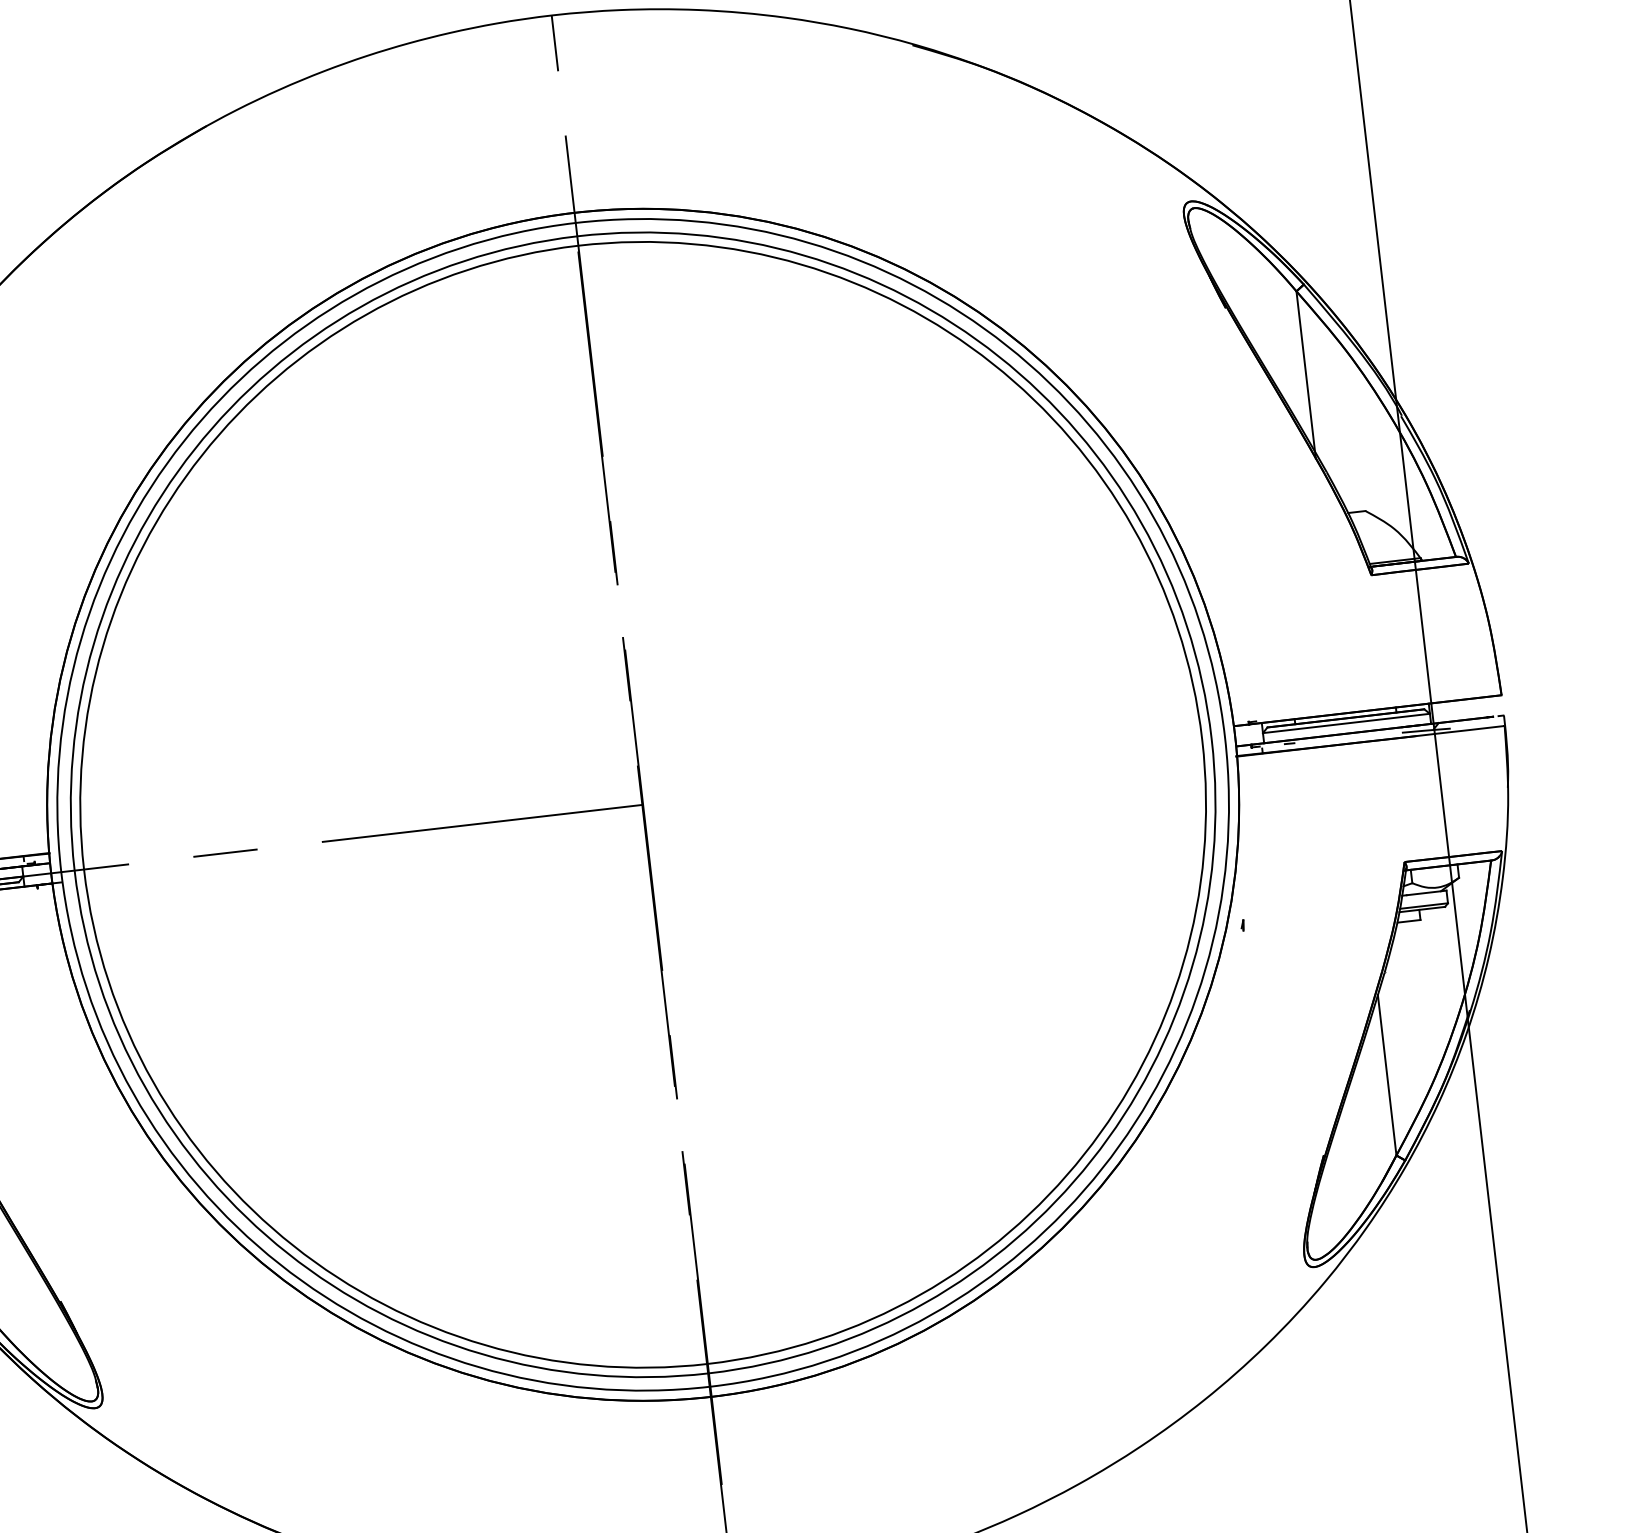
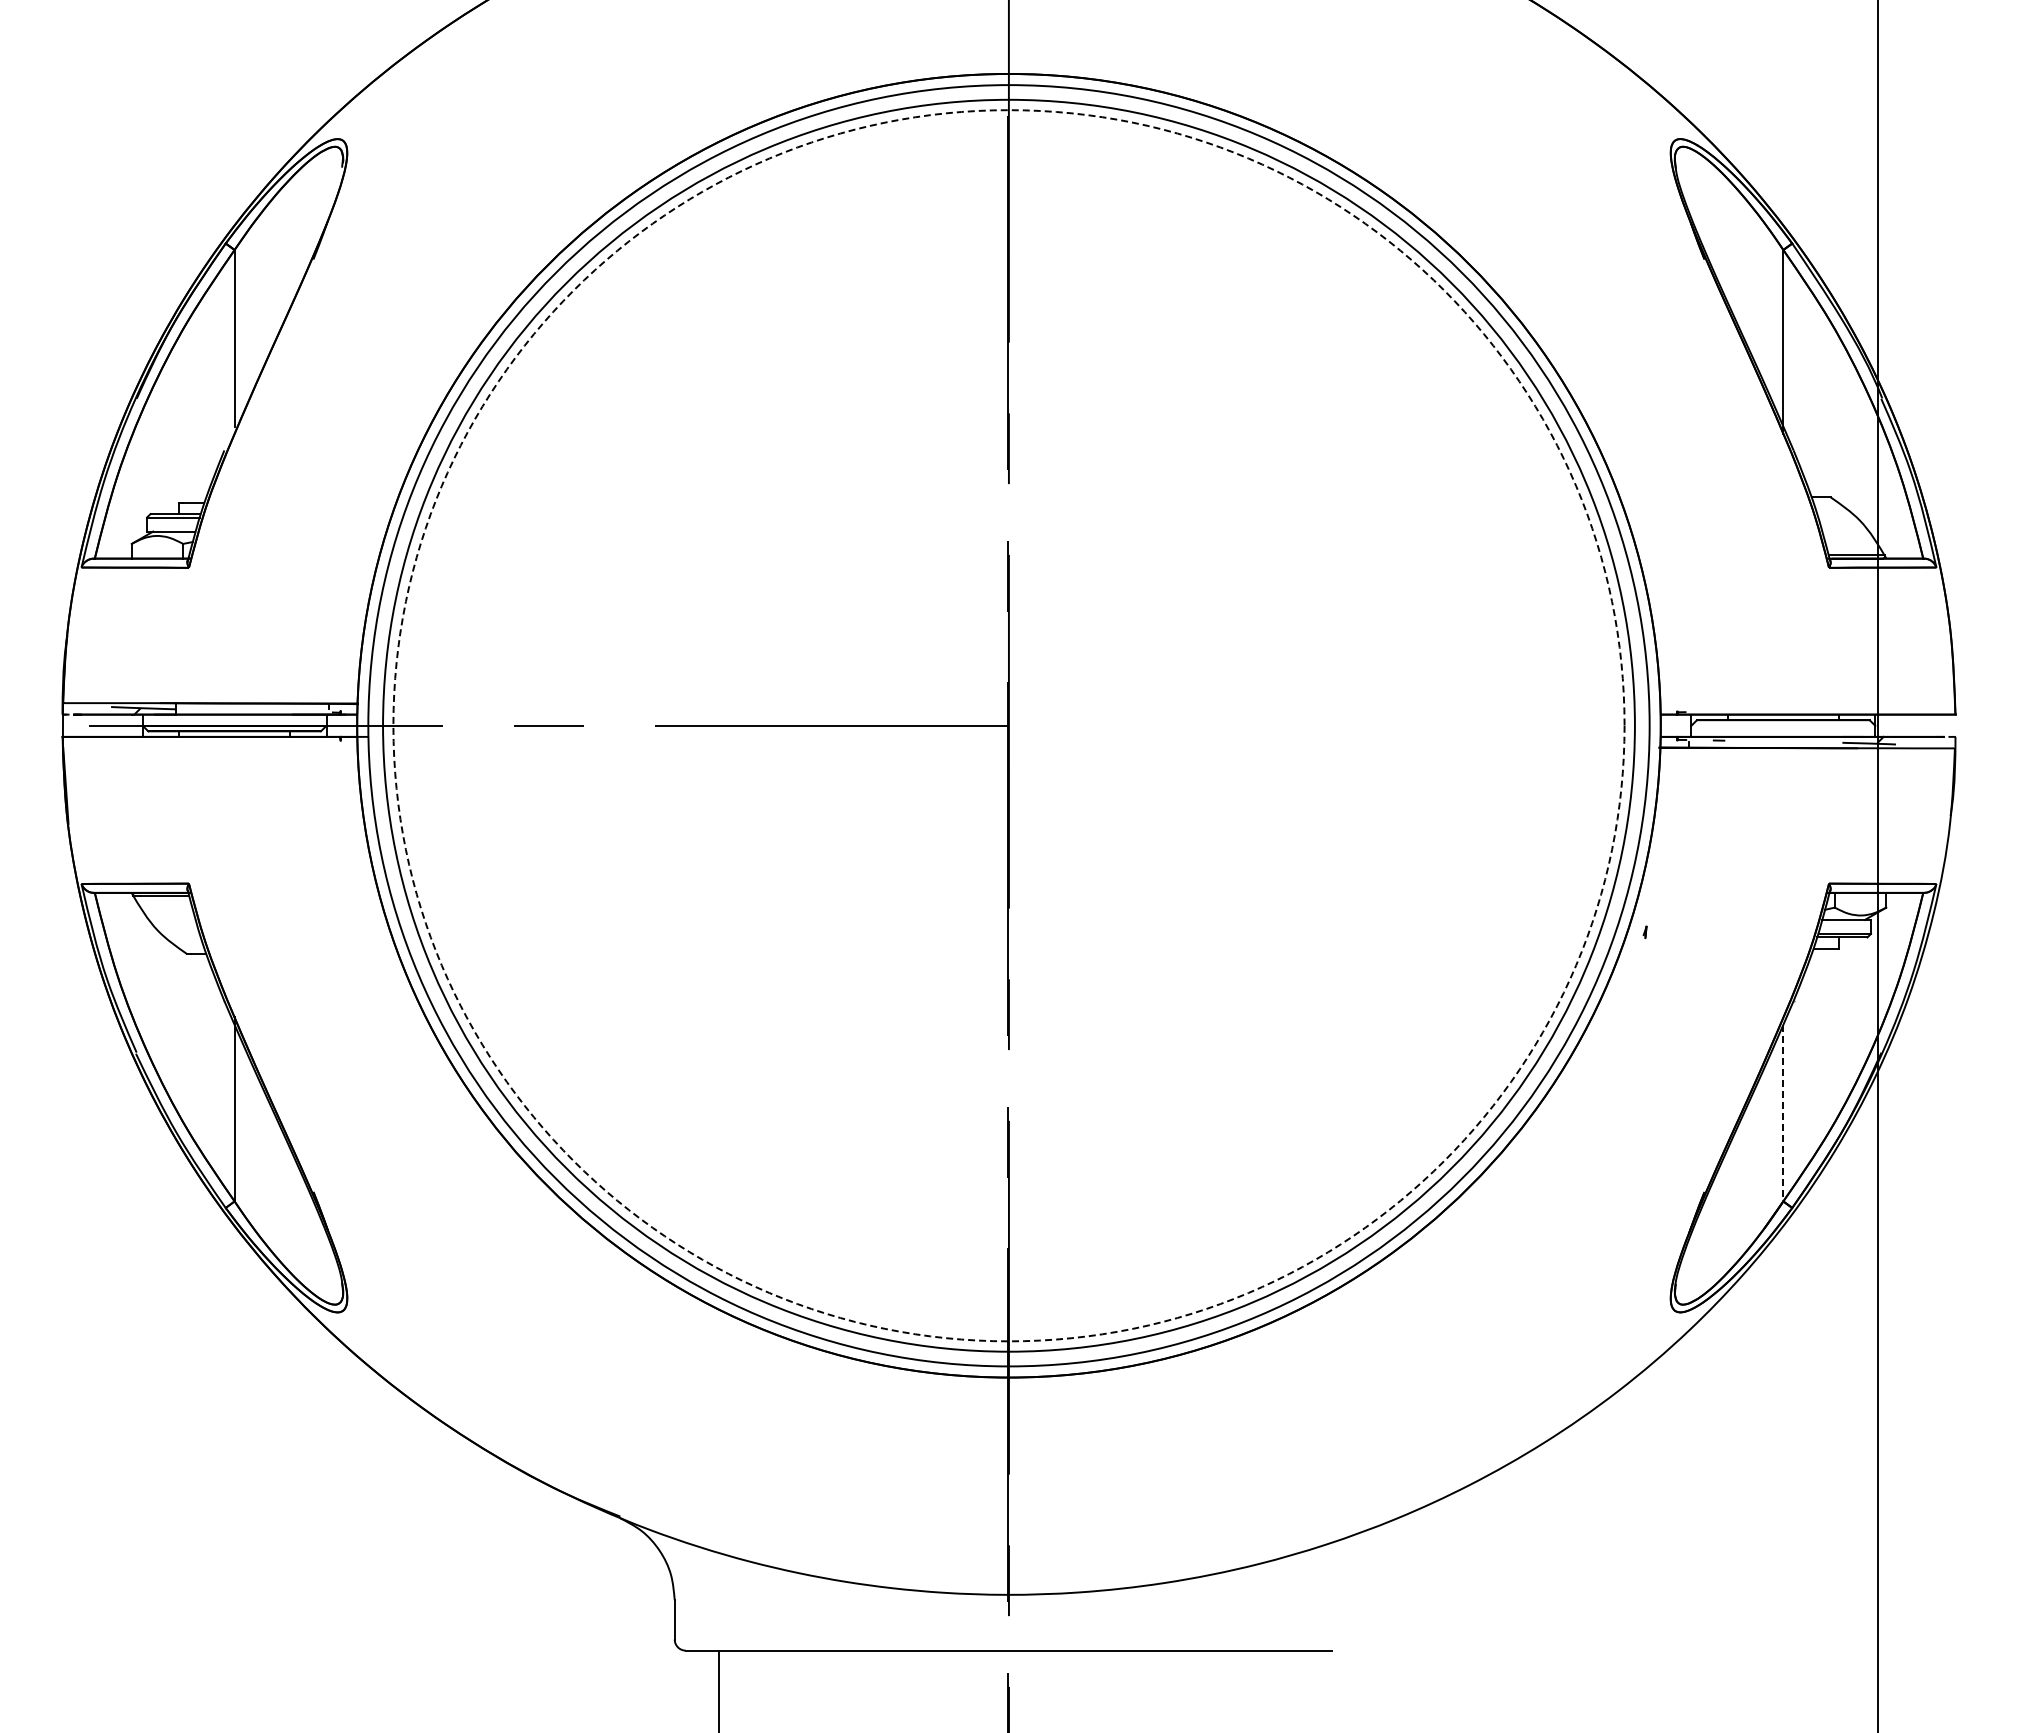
line: (1346, 723) -> (1783, 725), removed
circle: (642, 804) -> (1008, 725), solid -> dashed
line: (1387, 1075) -> (1783, 1113), solid -> dashed

